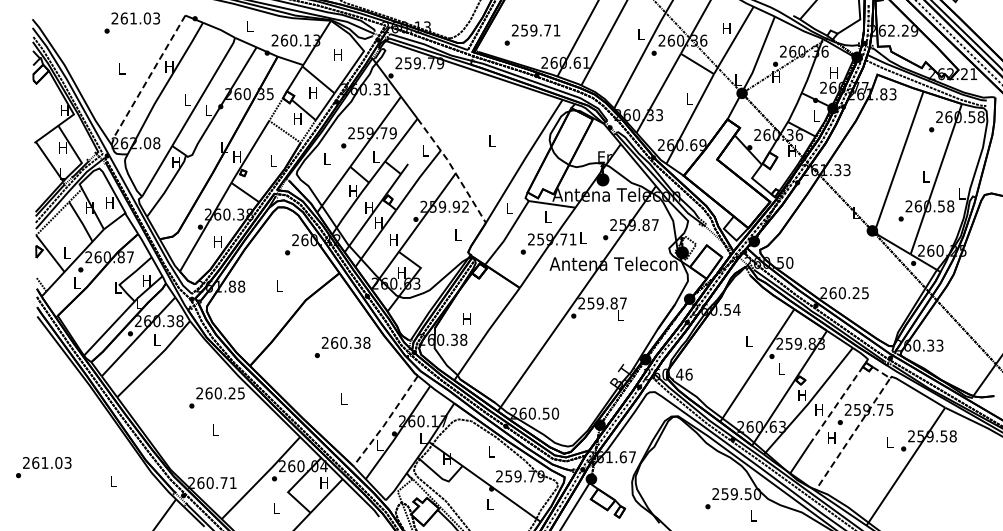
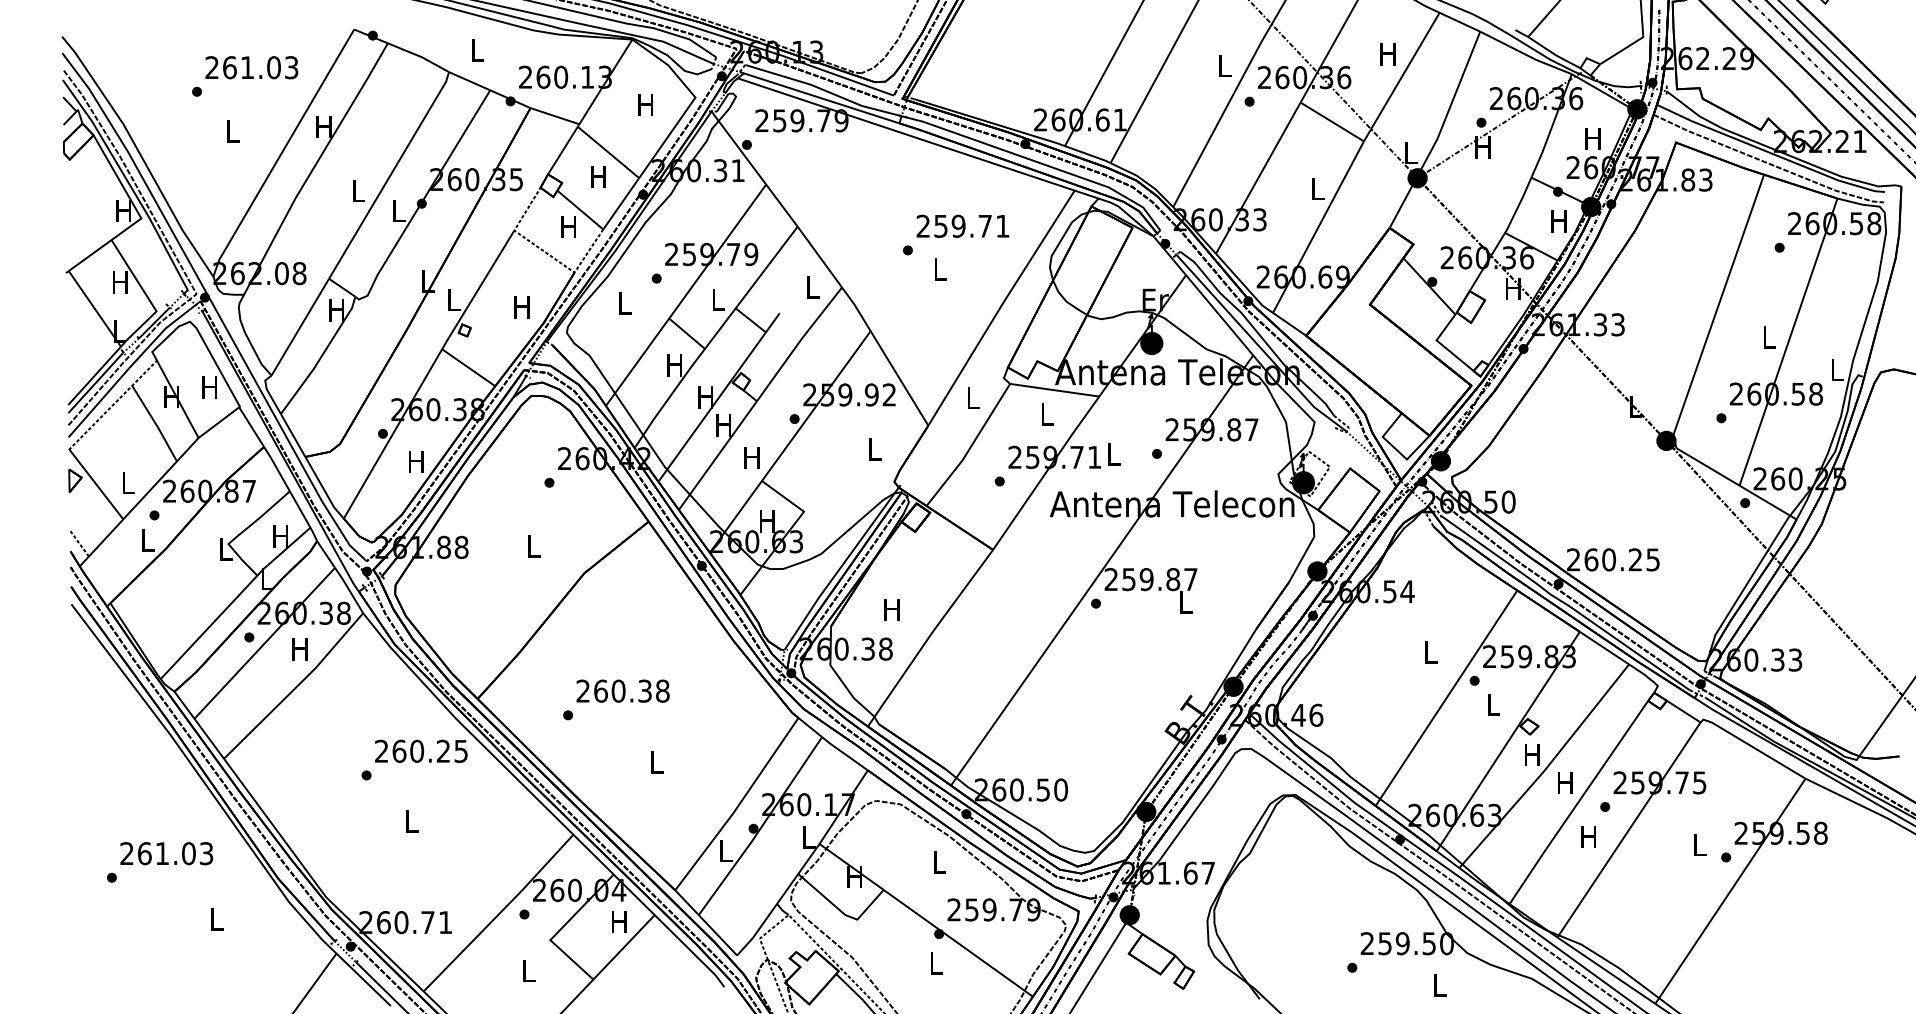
text: (131, 22) -> (243, 75), moved
text: (532, 34) -> (956, 233), moved
line: (147, 81) -> (281, 155), dashed -> solid
text: (815, 115) -> (1557, 220), L -> H
text: (236, 156) -> (451, 298), H -> L
text: (272, 160) -> (520, 306), L -> H
line: (453, 169) -> (866, 323), dashed -> solid
text: (156, 339) -> (299, 648), L -> H
text: (342, 347) -> (616, 699), moved
line: (836, 405) -> (1597, 774), dashed -> solid
line: (386, 422) -> (738, 806), dashed -> solid
line: (858, 425) -> (1639, 812), dashed -> solid
text: (43, 467) -> (159, 862), moved

